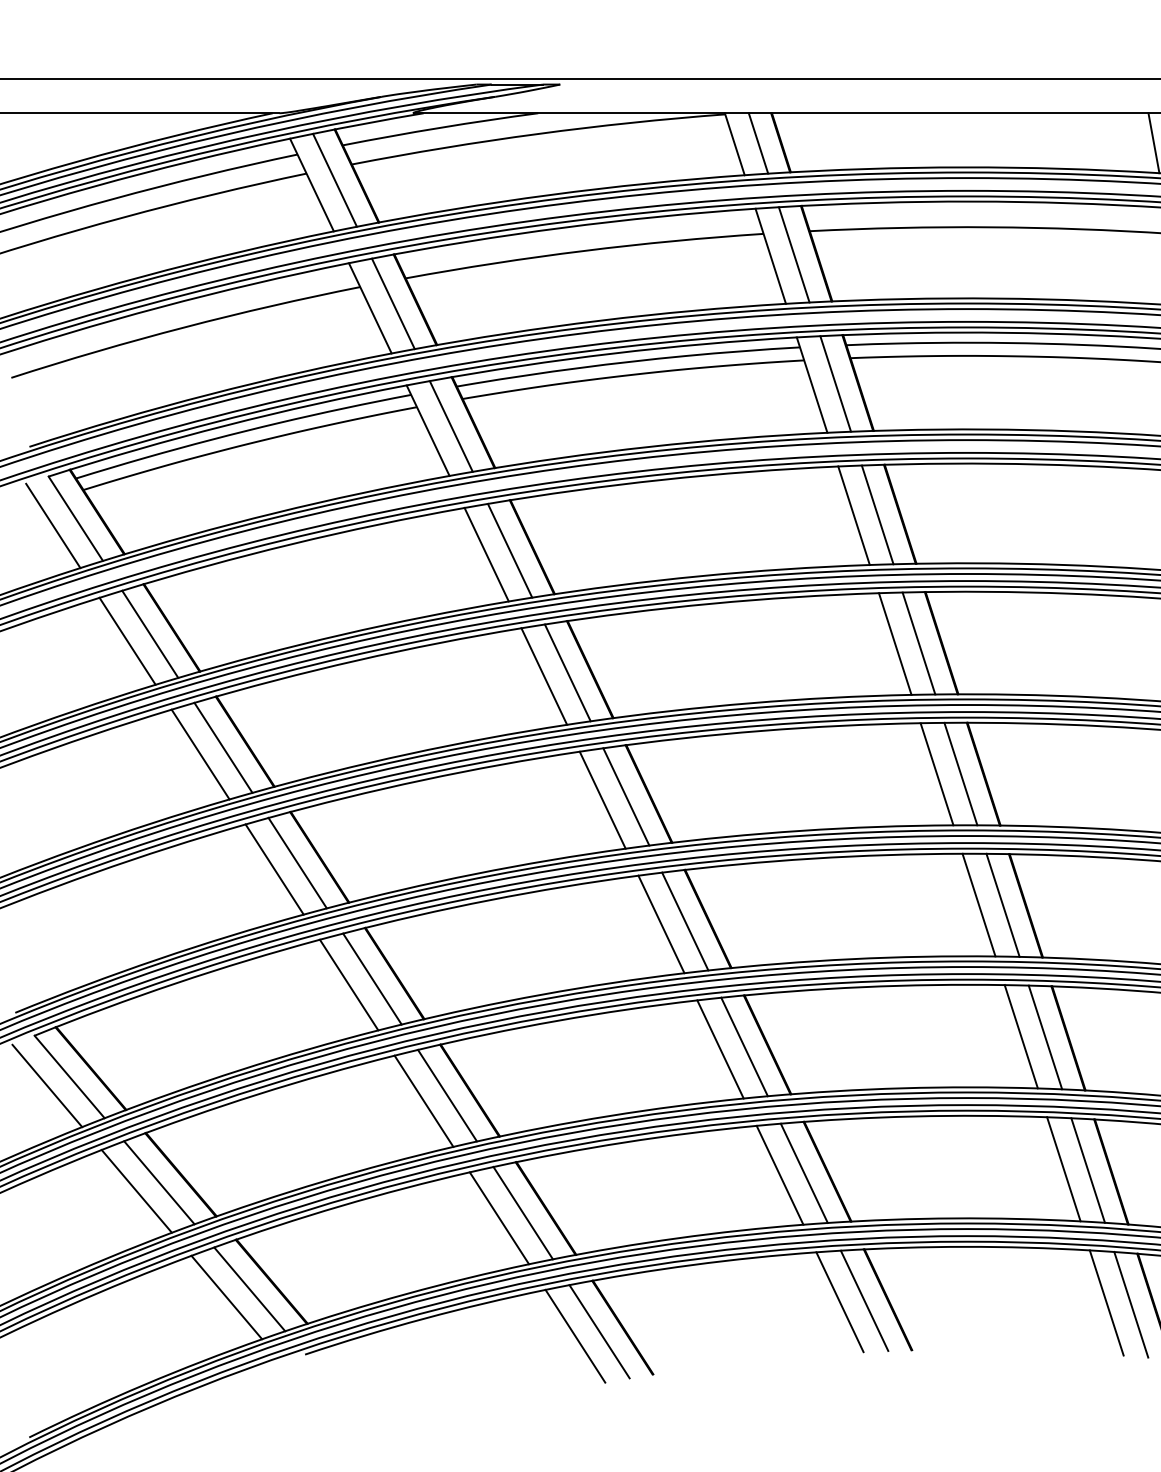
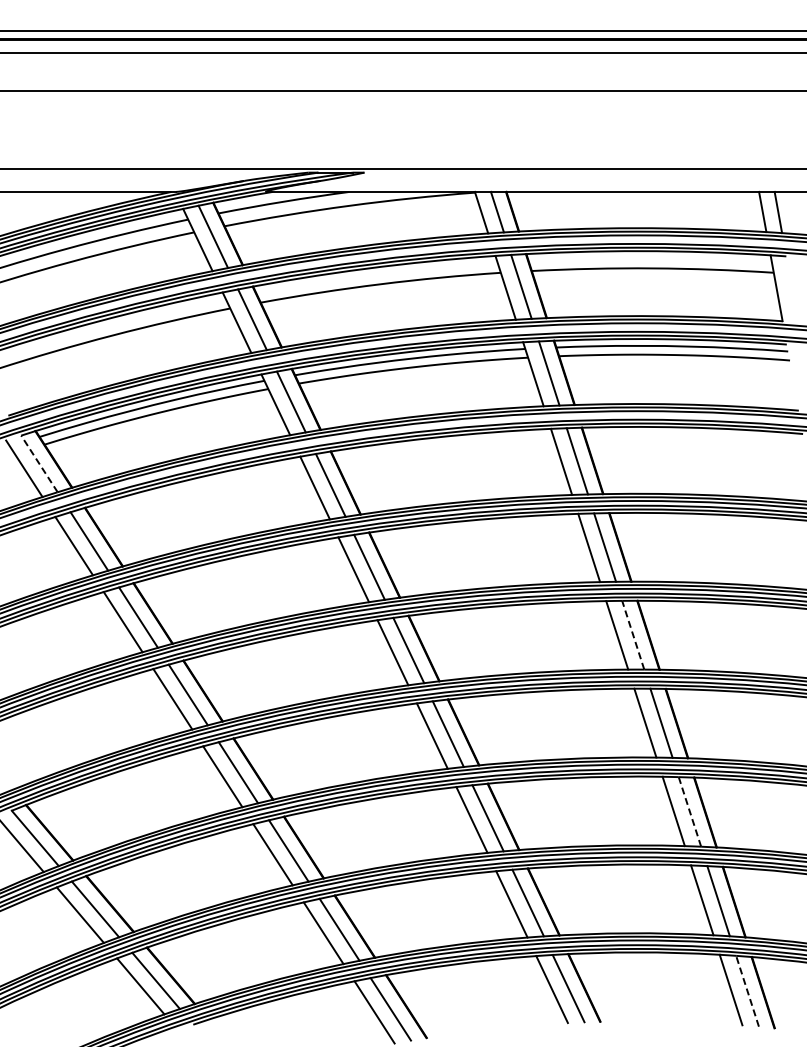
line: (75, 518) -> (39, 463), solid -> dashed
line: (961, 772) -> (633, 634), solid -> dashed
line: (1044, 1036) -> (689, 811), solid -> dashed
line: (1131, 1303) -> (747, 990), solid -> dashed

